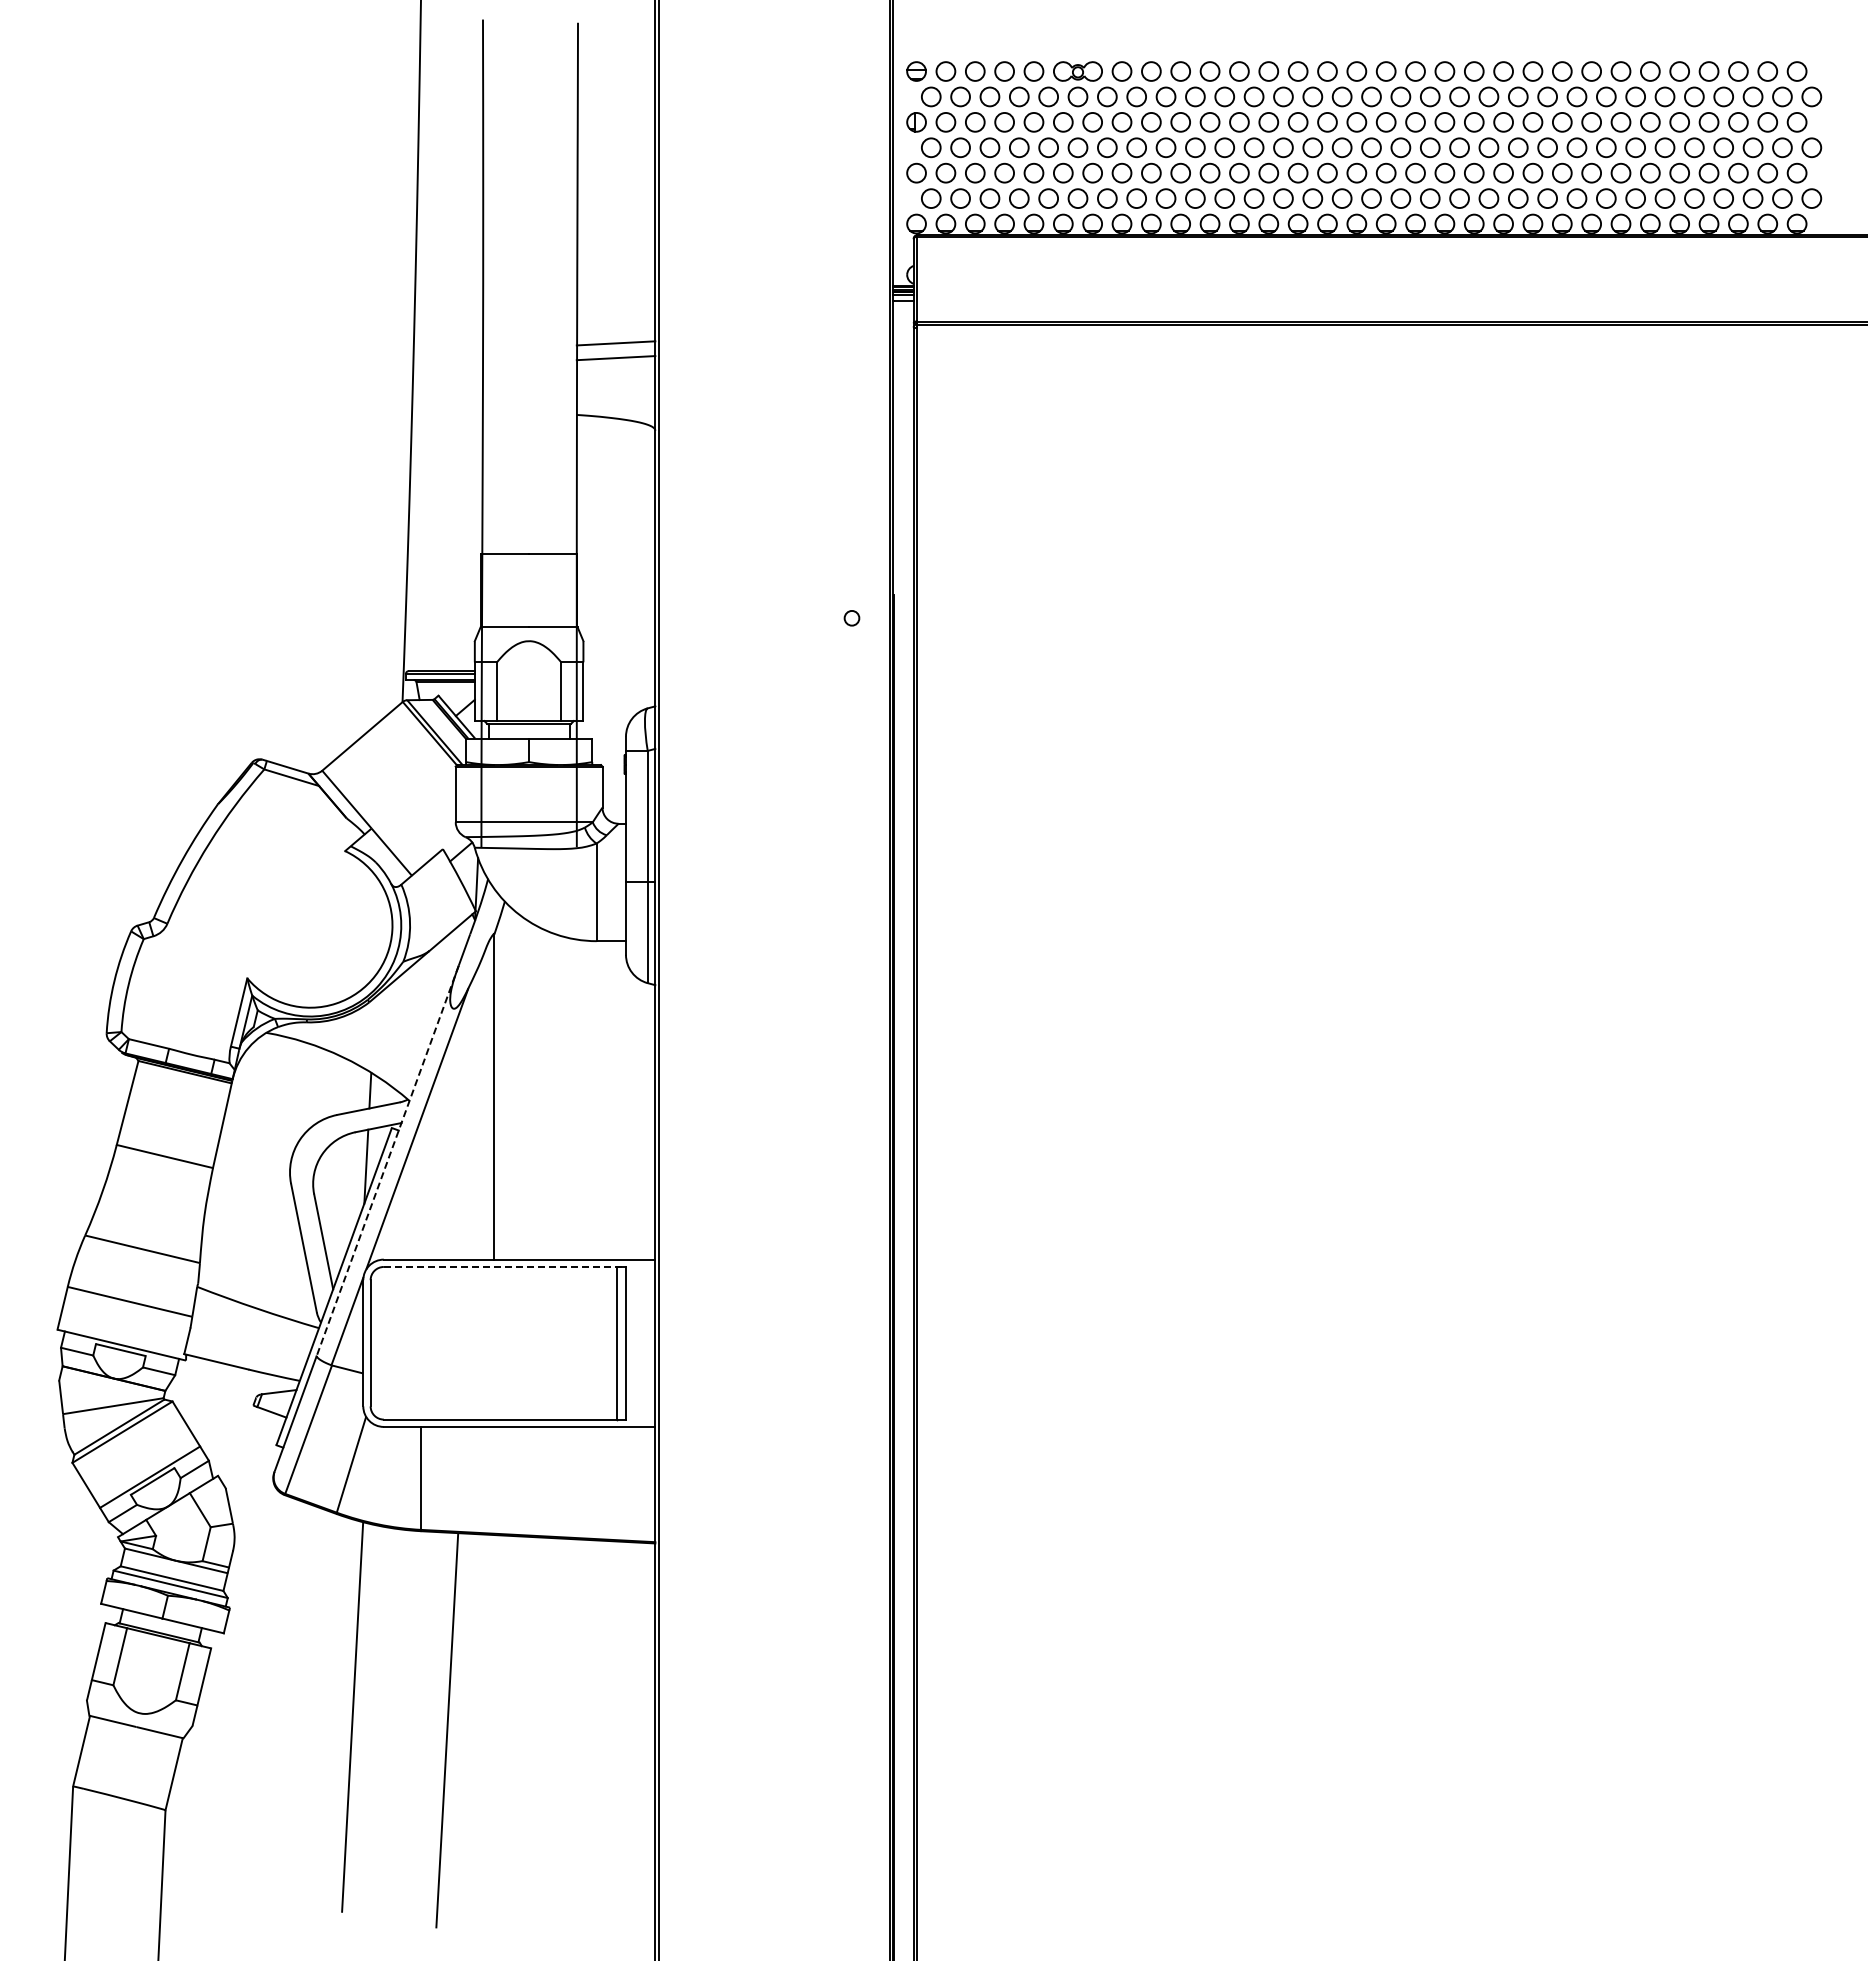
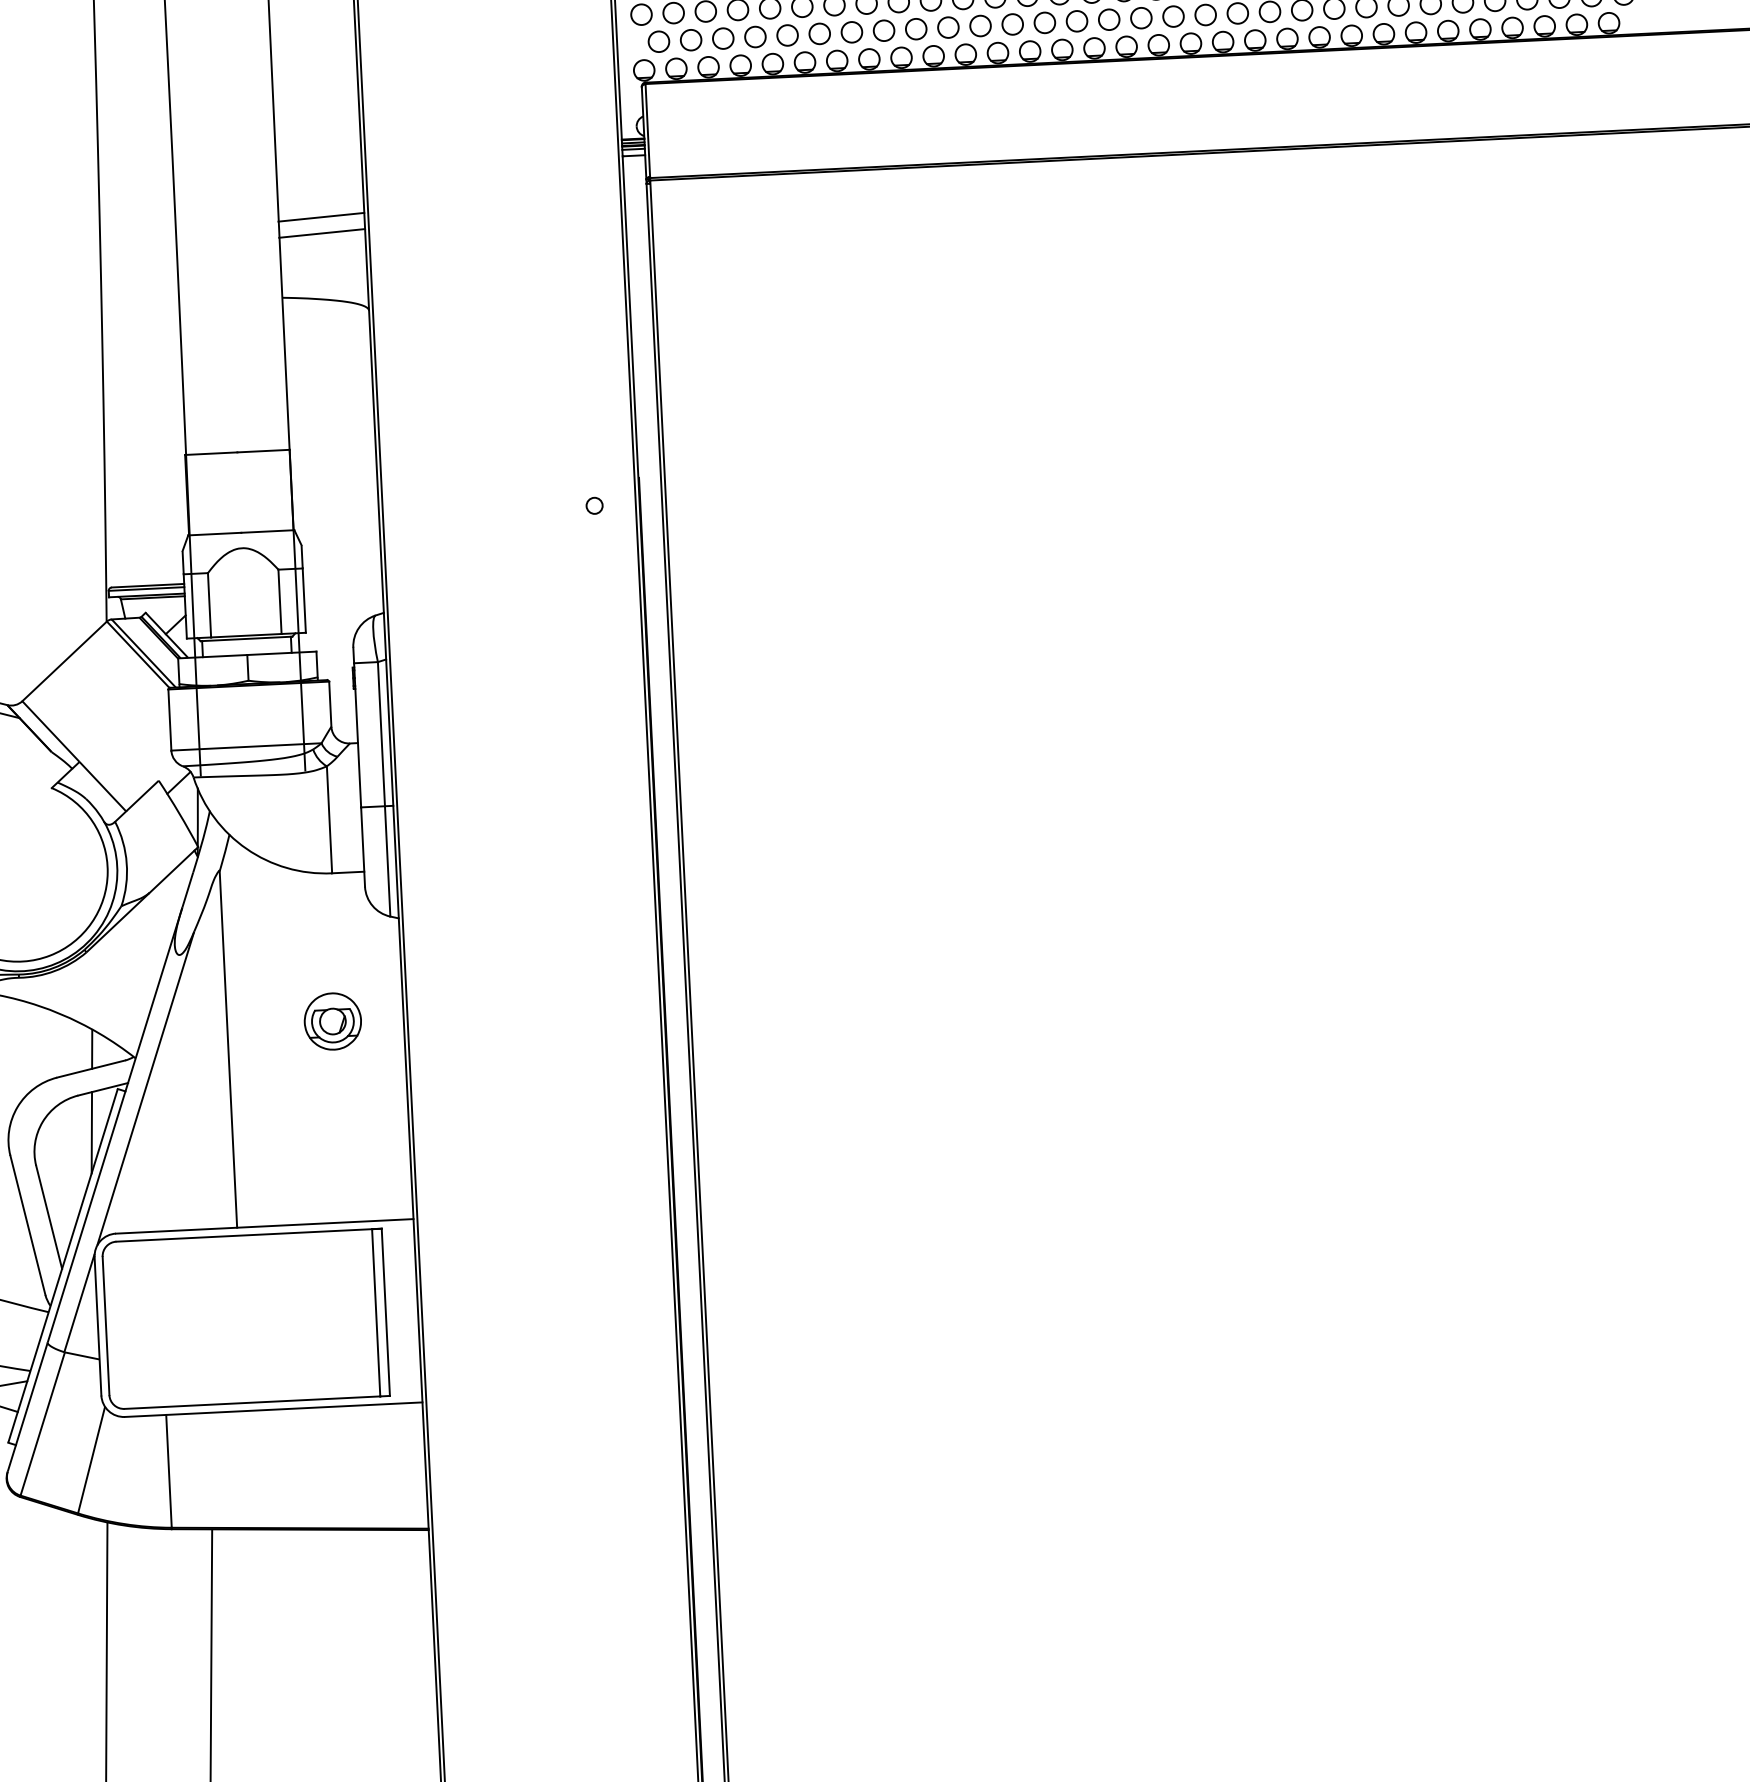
part: (590, 1075) -> (332, 1020), added
line: (387, 1160) -> (114, 1124), dashed -> solid
line: (505, 1266) -> (249, 1234), dashed -> solid

